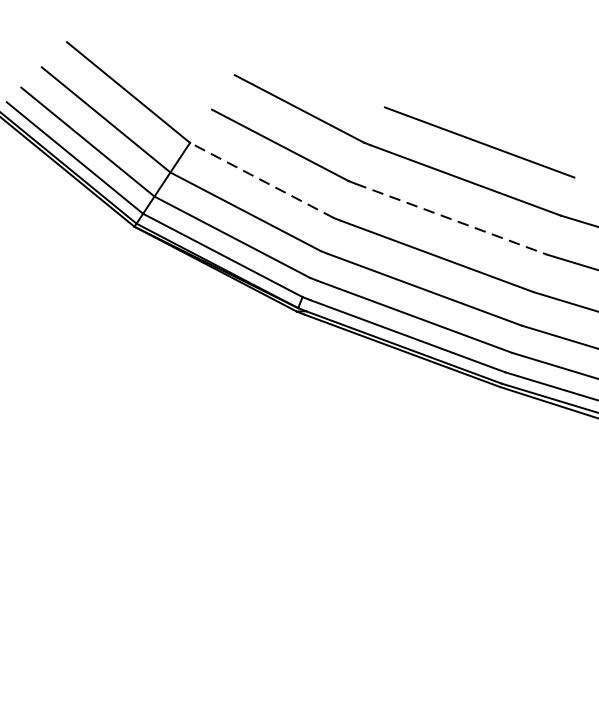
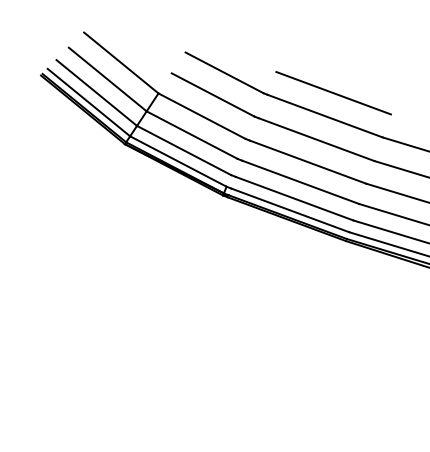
line: (261, 179) -> (201, 115), dashed -> solid
line: (451, 219) -> (316, 139), dashed -> solid

